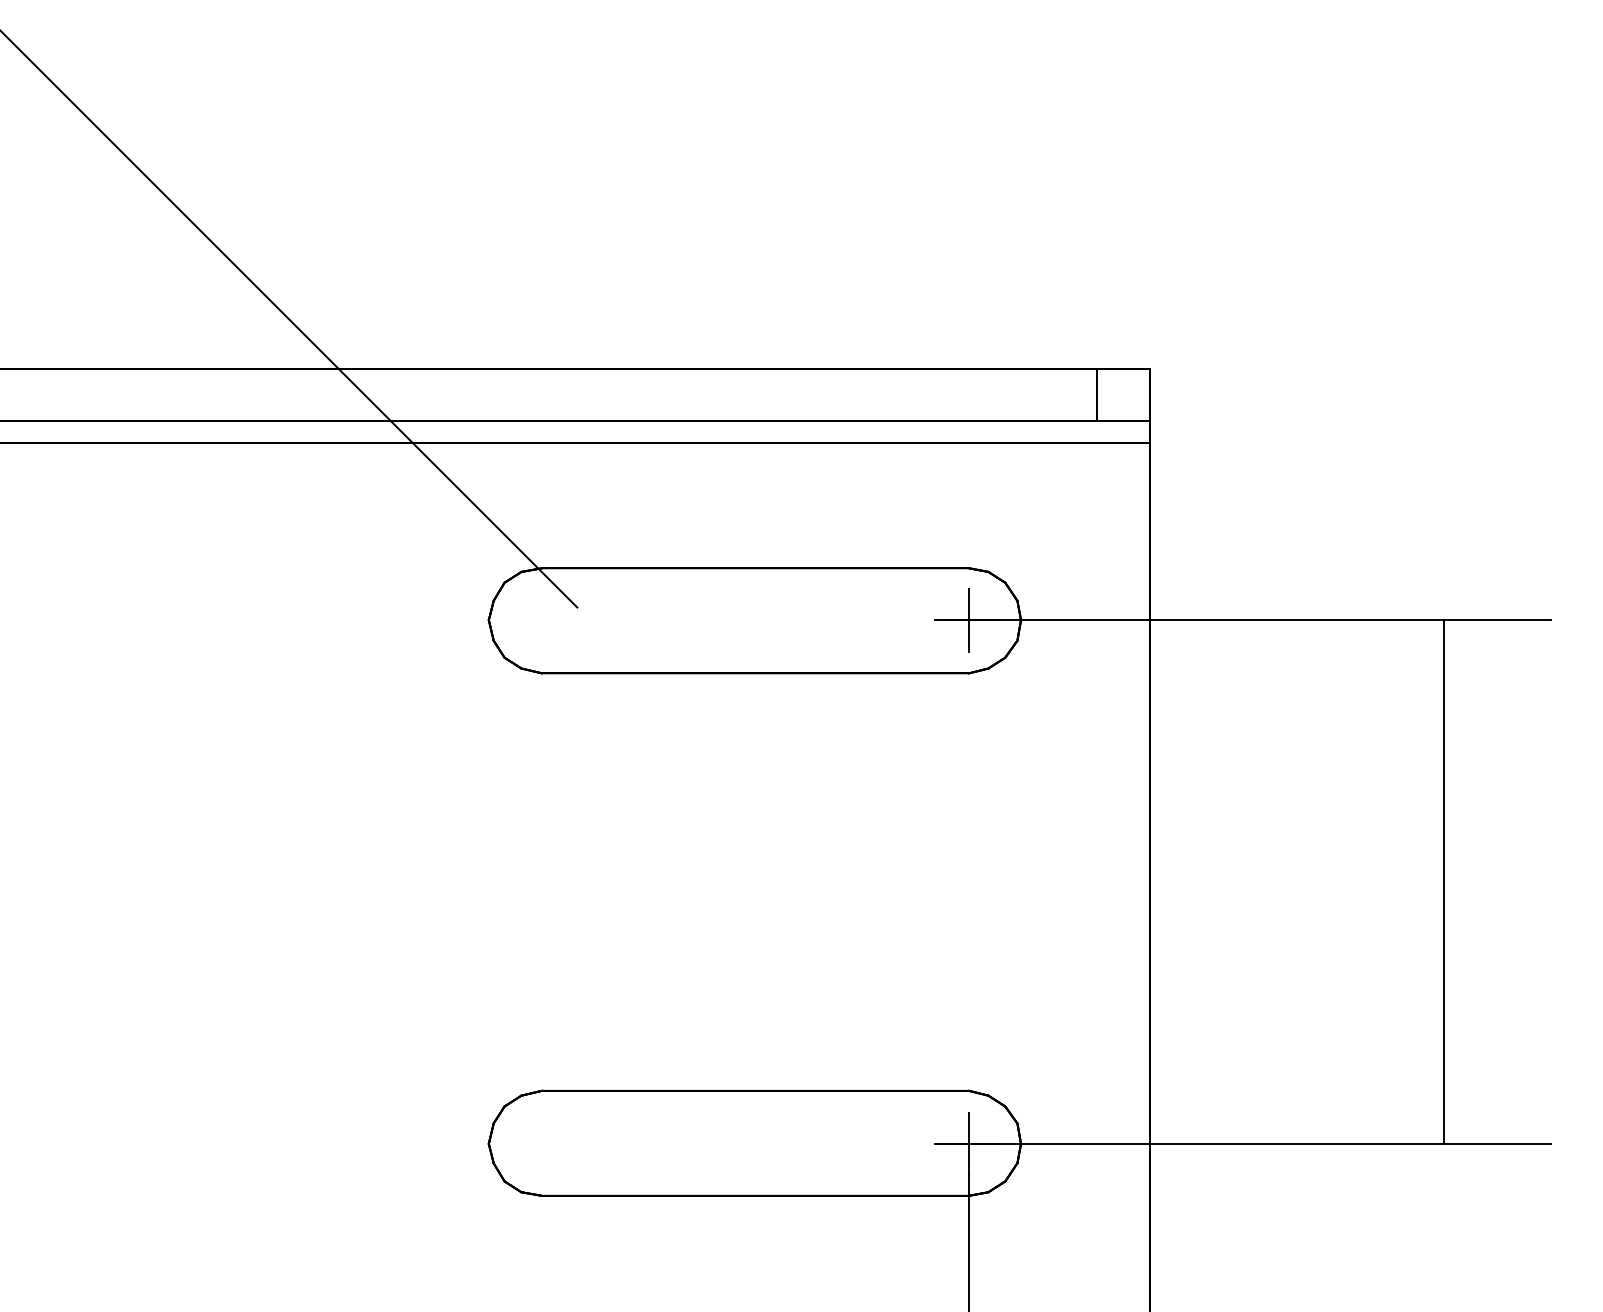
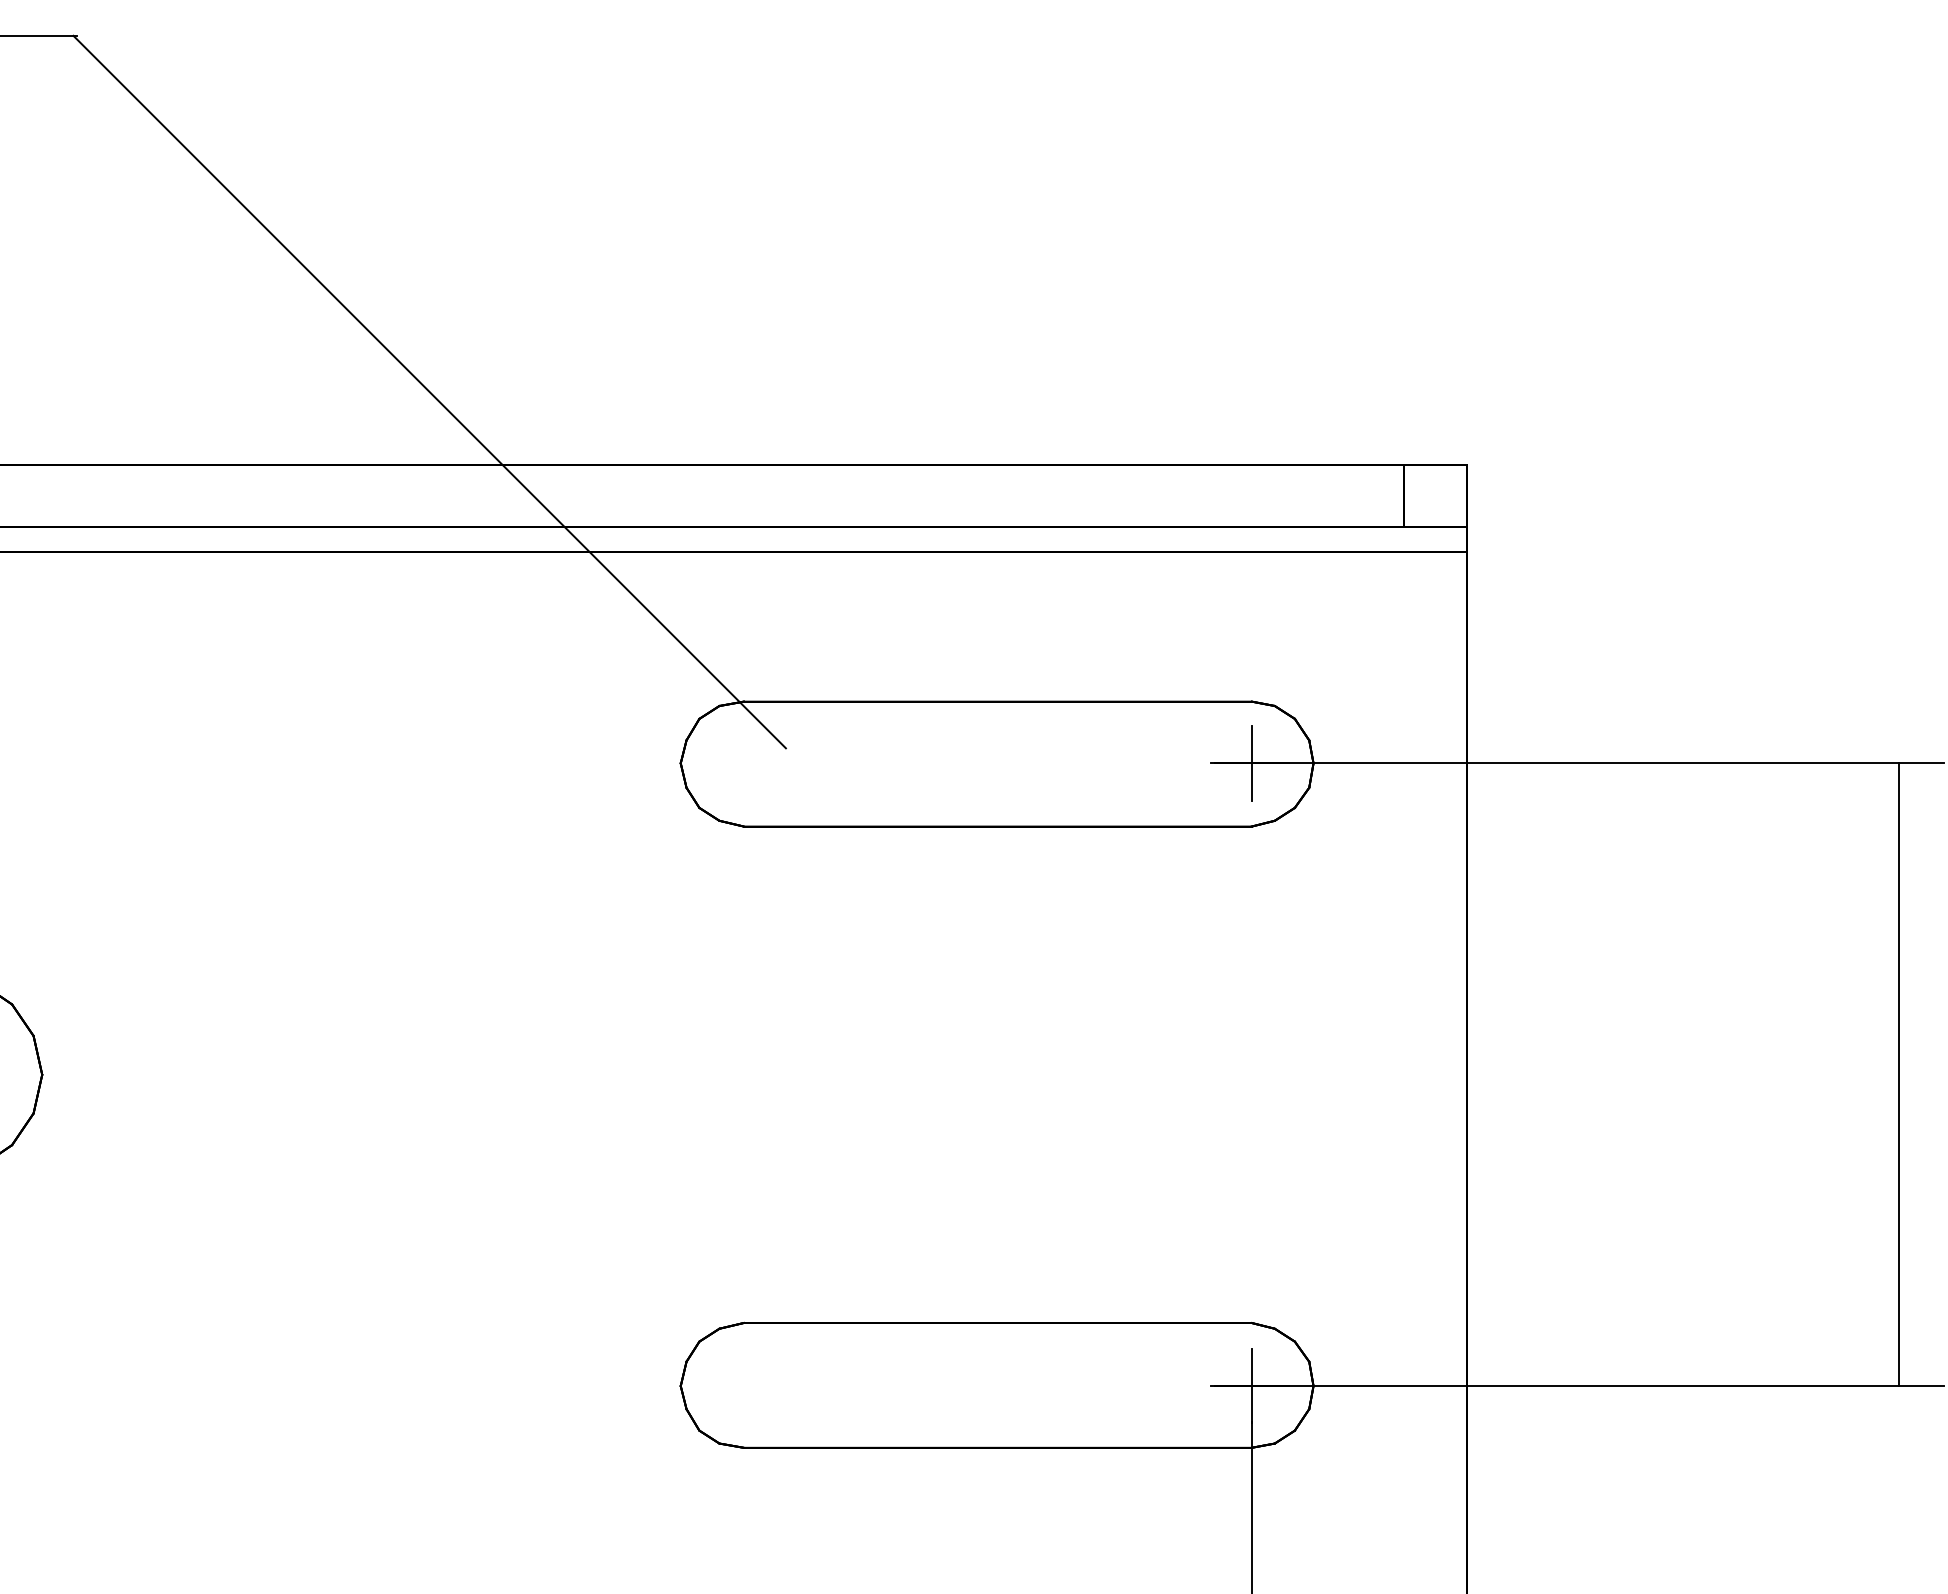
line: (1444, 881) -> (1899, 1074), moved

